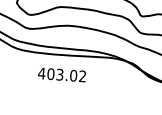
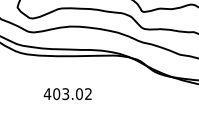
text: (61, 75) -> (67, 94), moved

